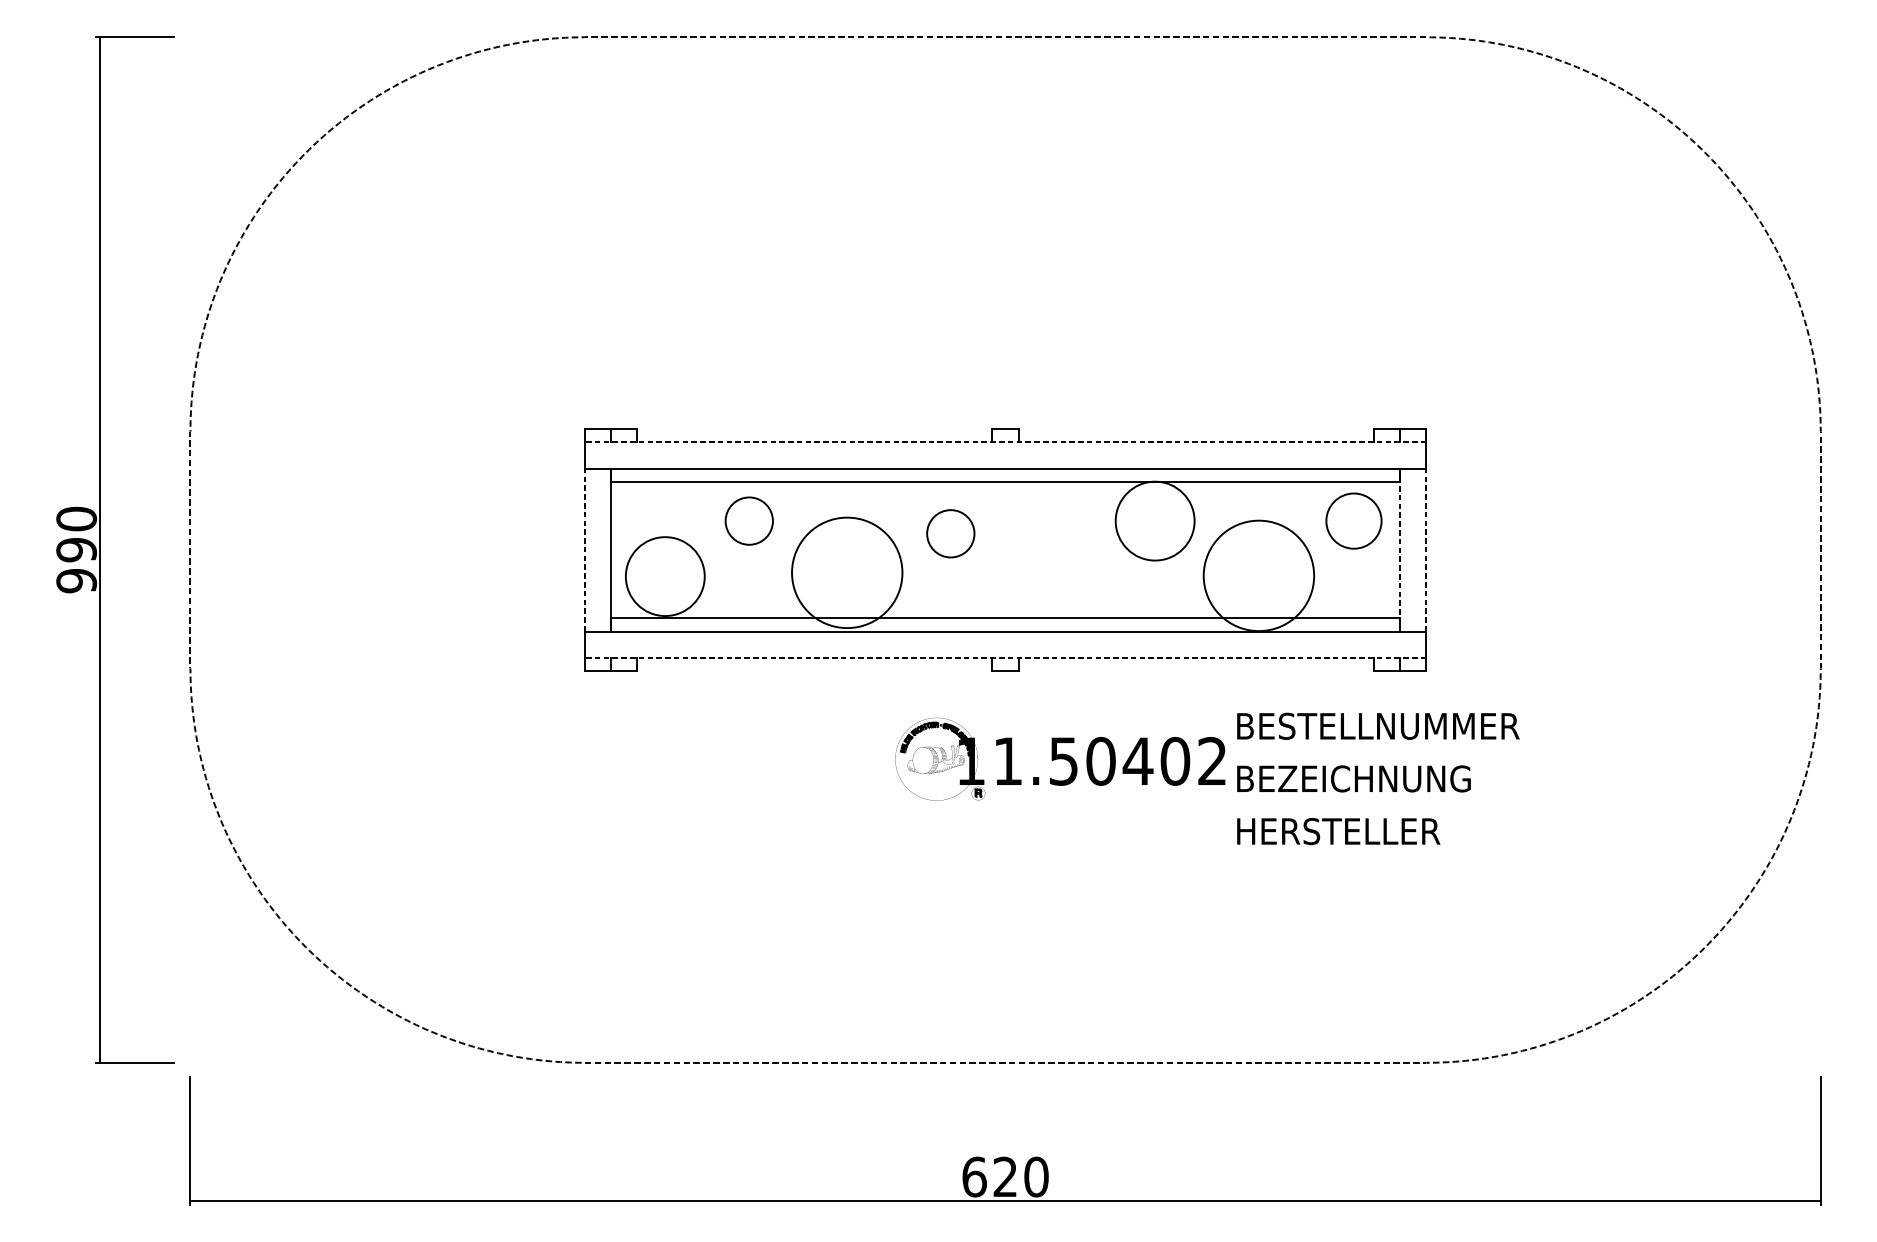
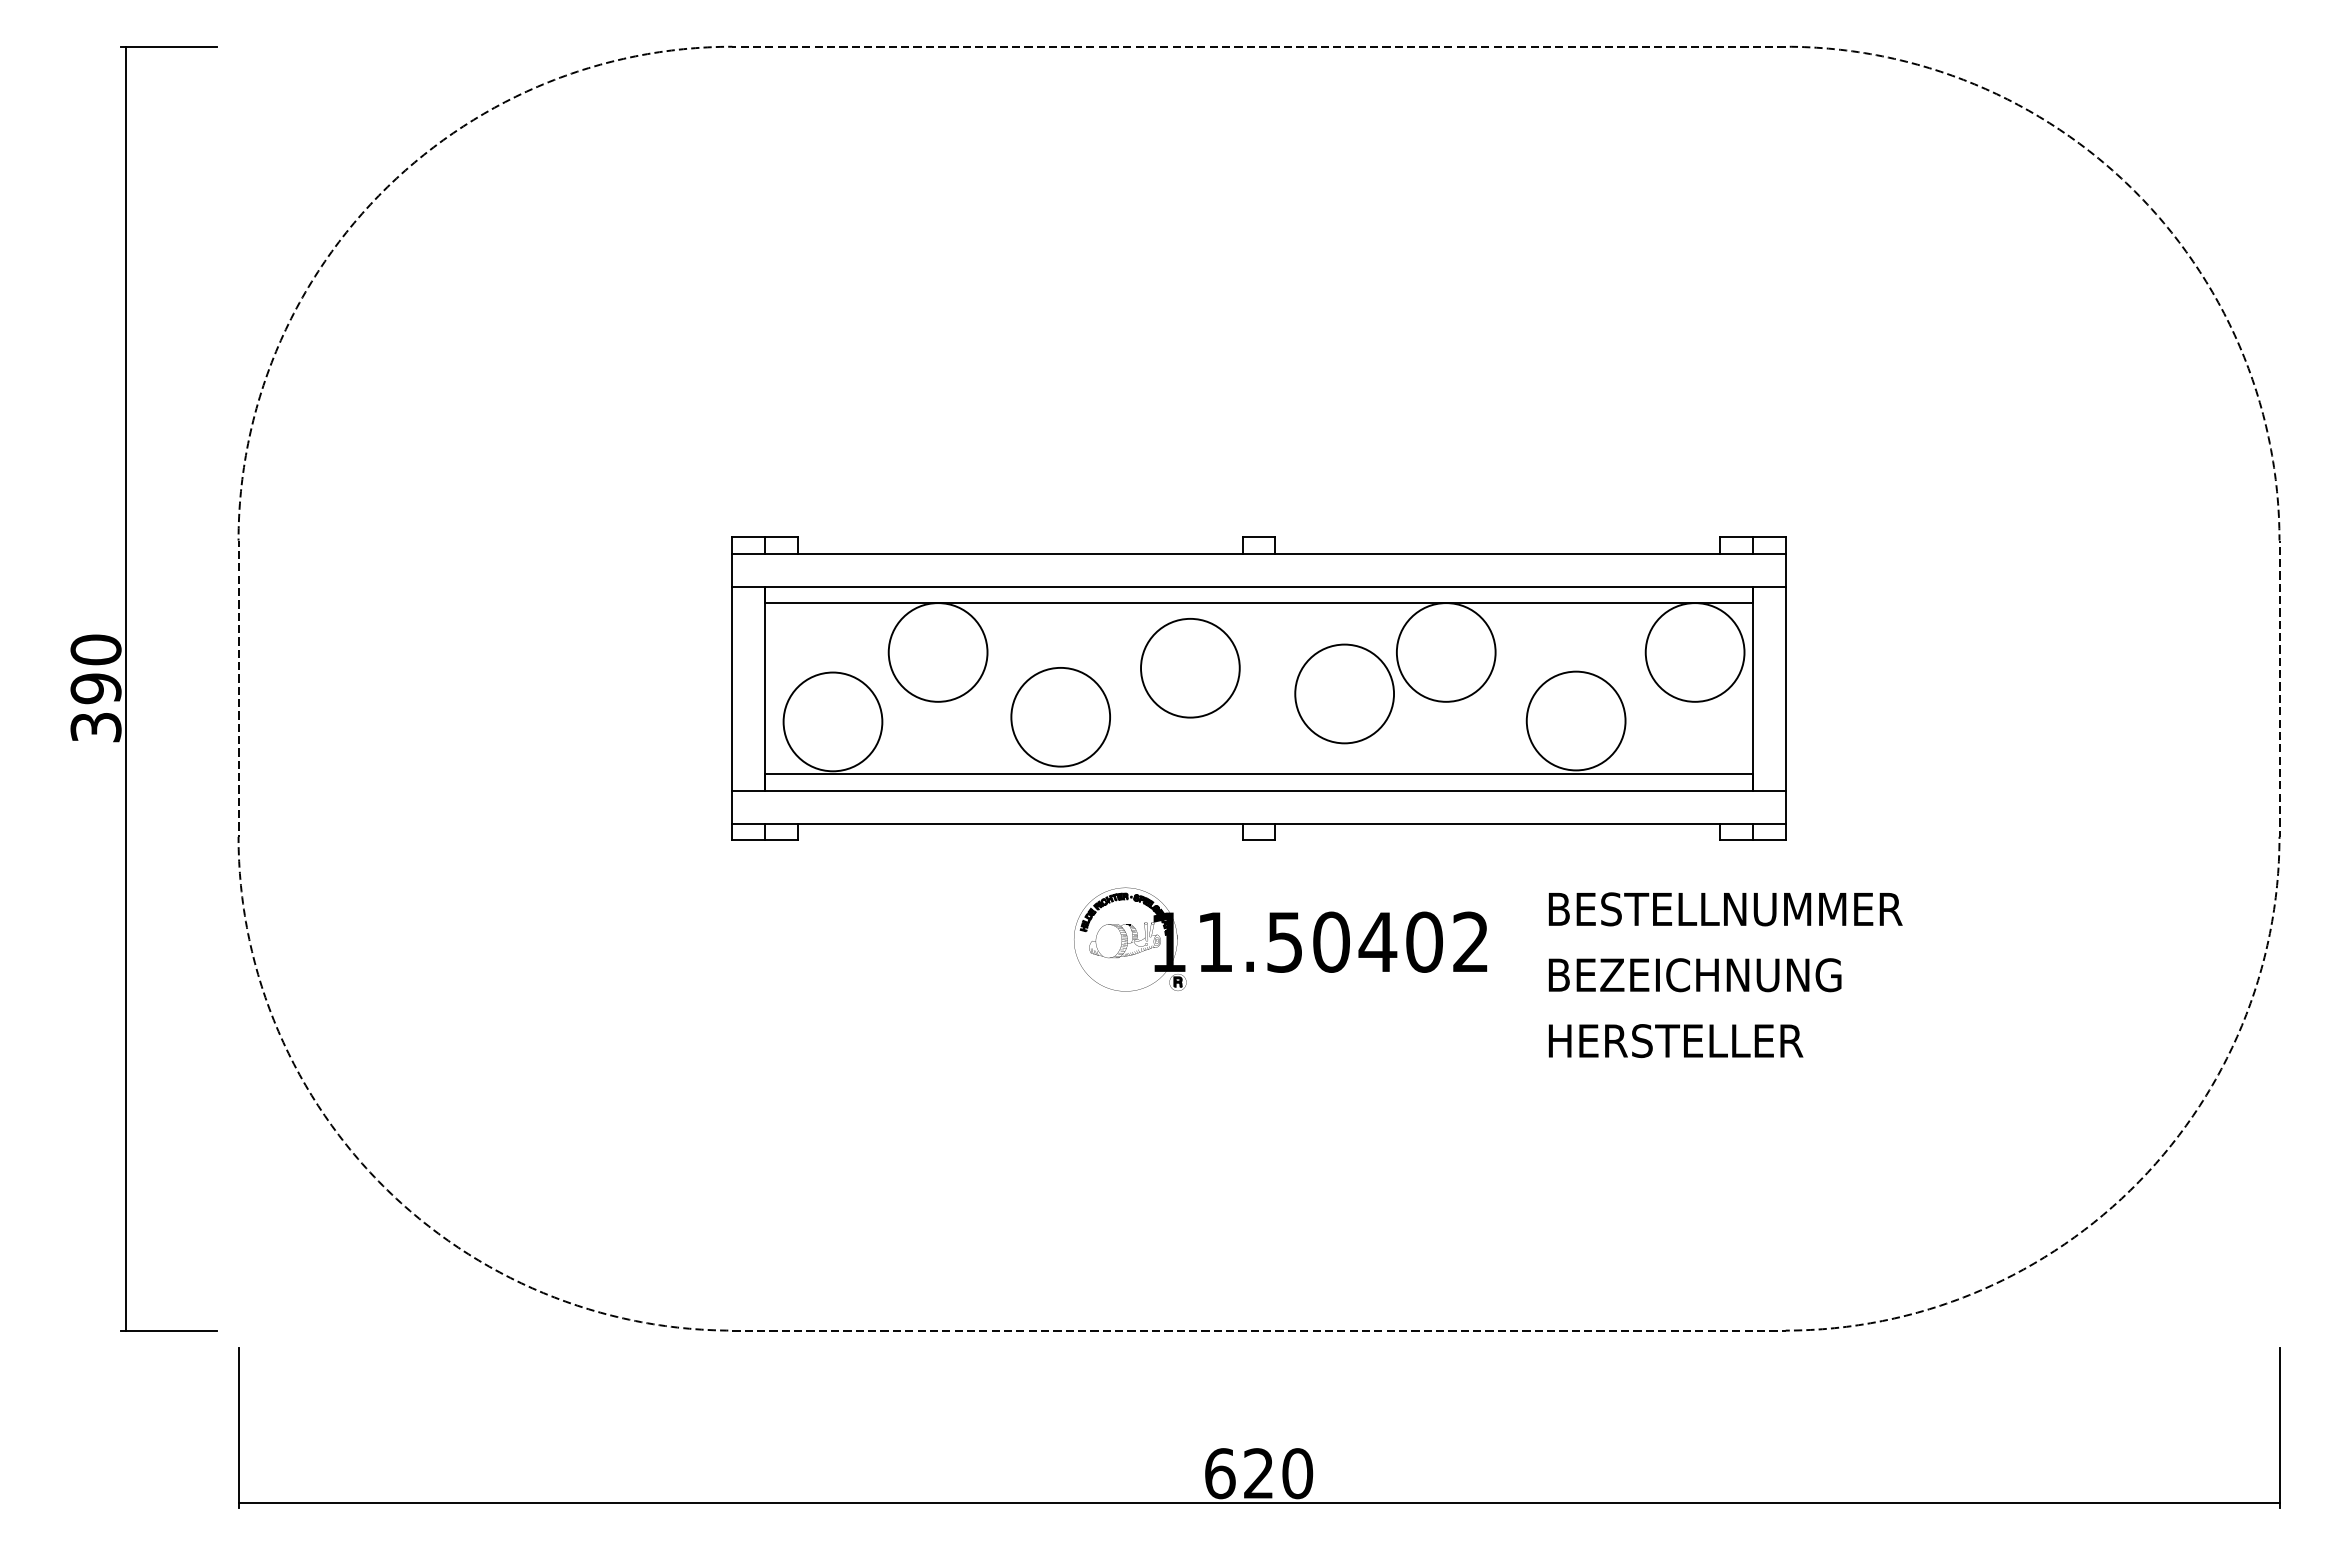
line: (1005, 442) -> (1259, 553), dashed -> solid
circle: (748, 521) -> (937, 652), size x1.67
circle: (1353, 521) -> (1694, 652), size x1.43
circle: (950, 533) -> (1190, 668), size x1.67
line: (585, 549) -> (732, 688), dashed -> solid
line: (1426, 549) -> (1785, 688), dashed -> solid
line: (1399, 550) -> (1752, 689), dashed -> solid
circle: (1073, 553) -> (1344, 693), added
circle: (847, 572) -> (1060, 716), size x0.71
circle: (1258, 575) -> (1575, 720), size x0.71
text: (76, 581) -> (95, 727), 990 -> 390
line: (1005, 657) -> (1259, 823), dashed -> solid
part: (1060, 759) -> (1280, 939), moved

